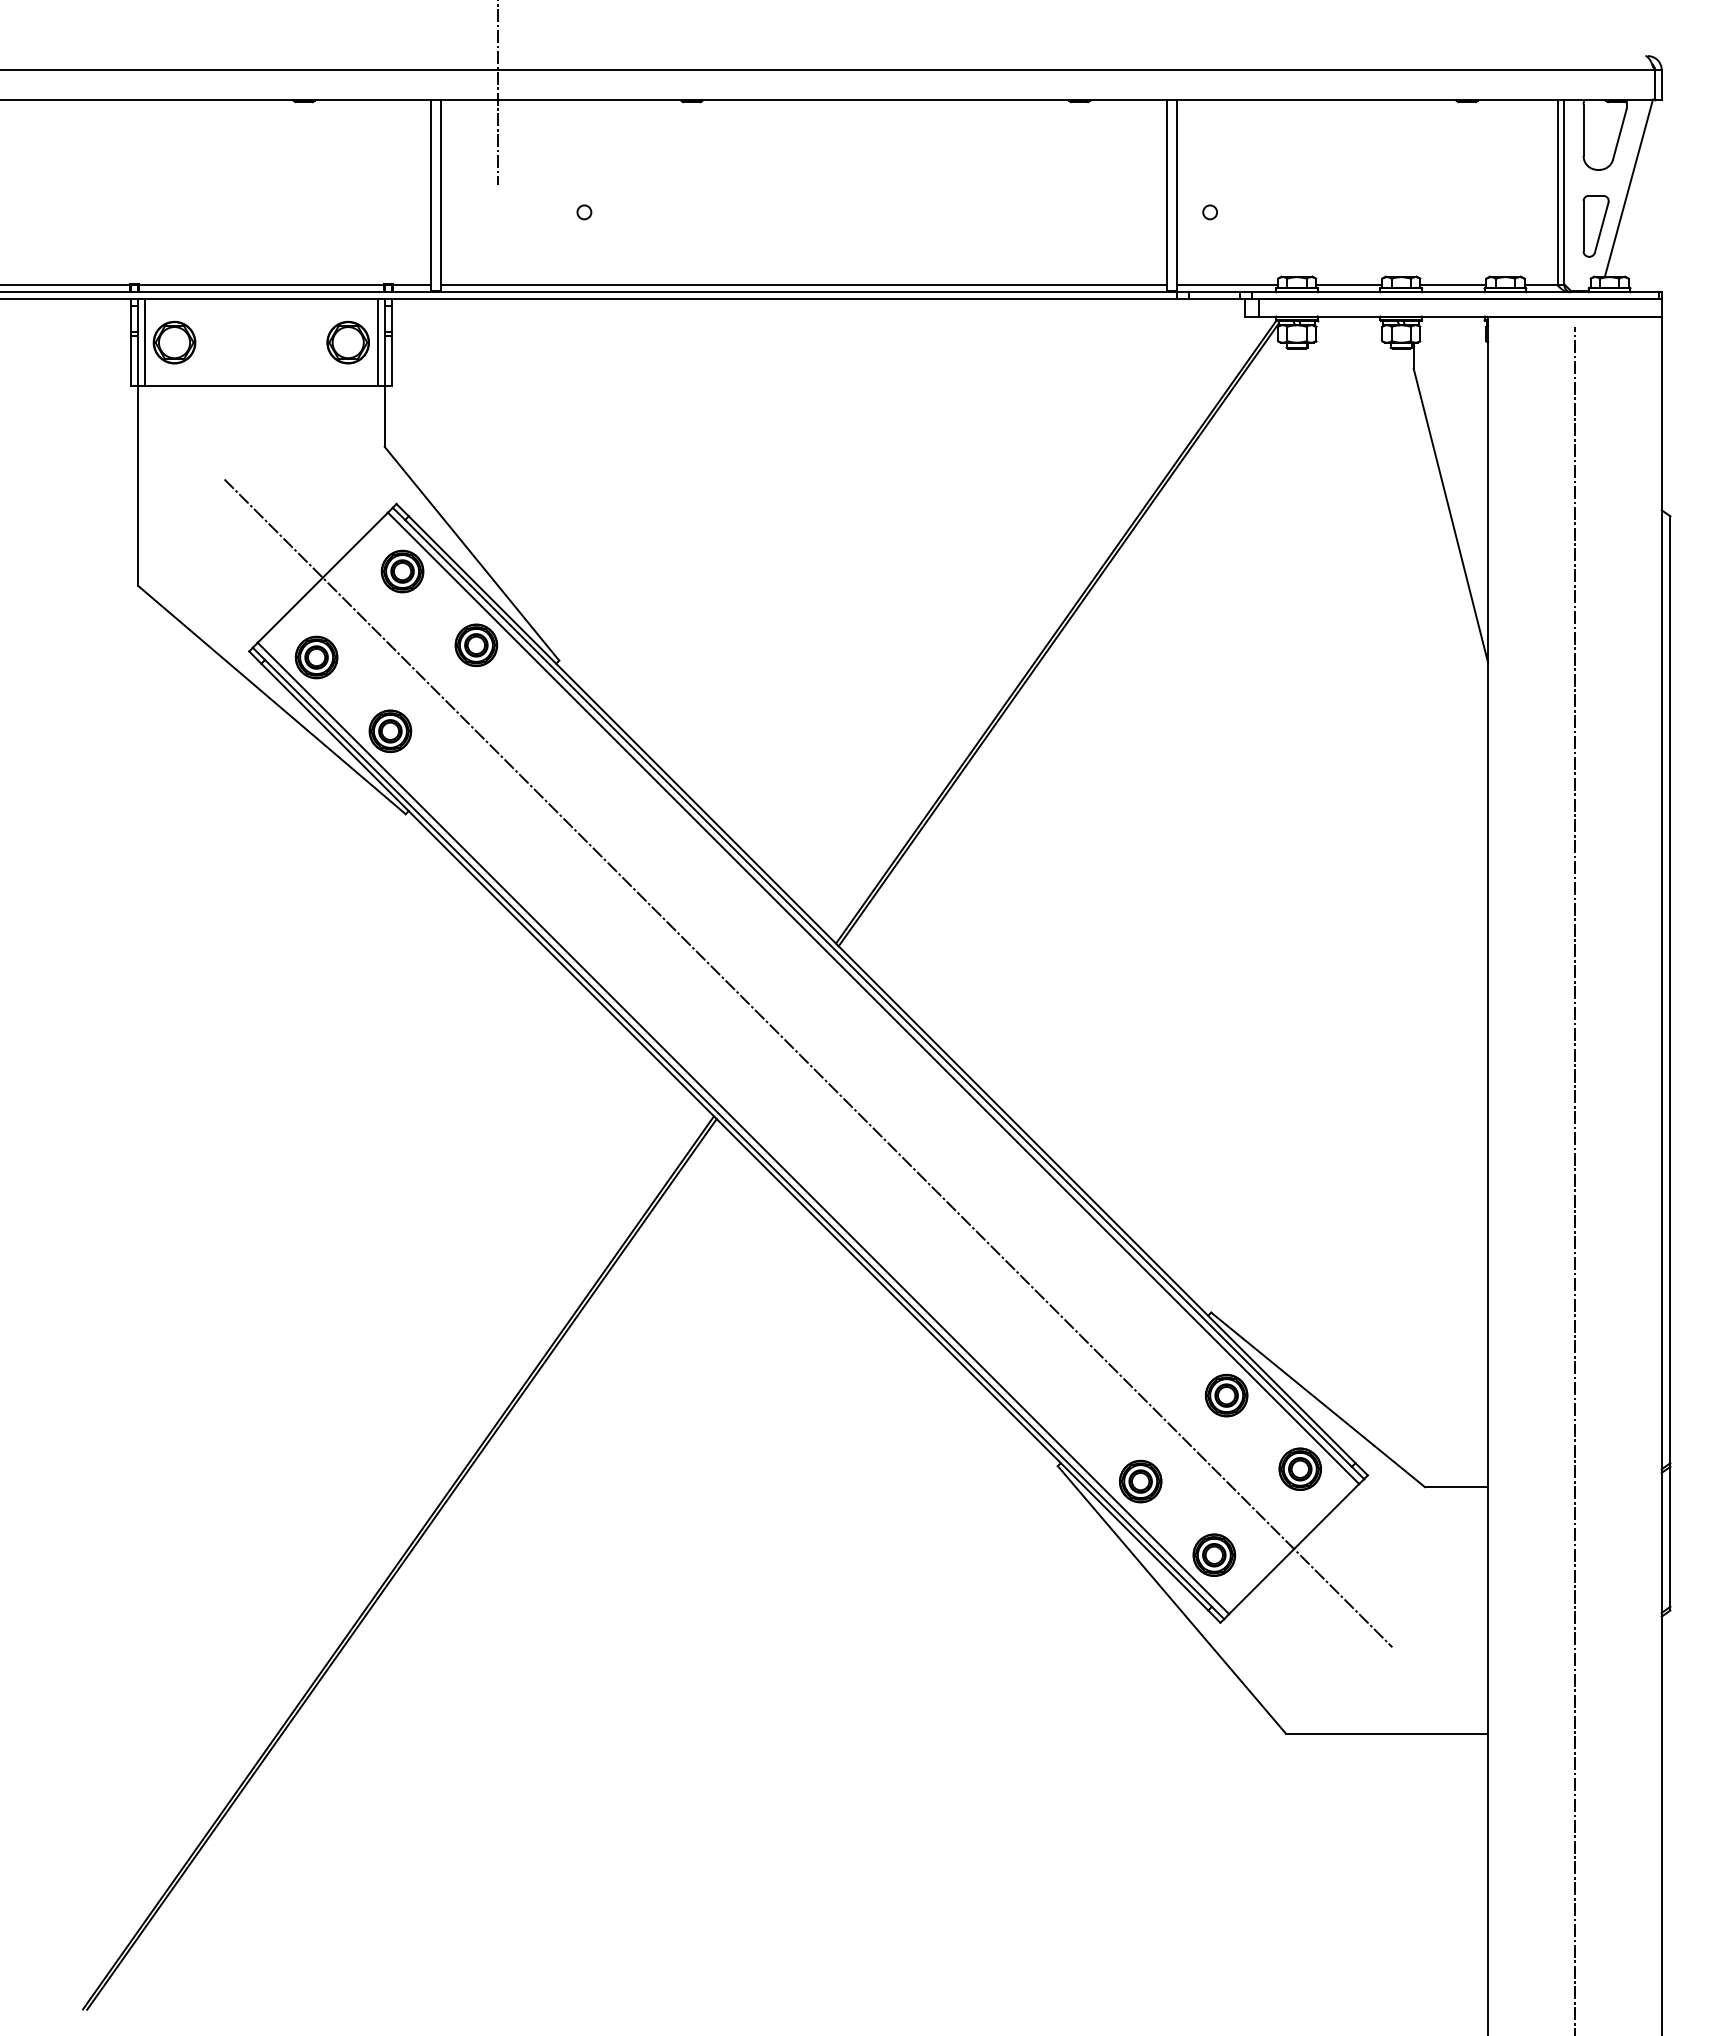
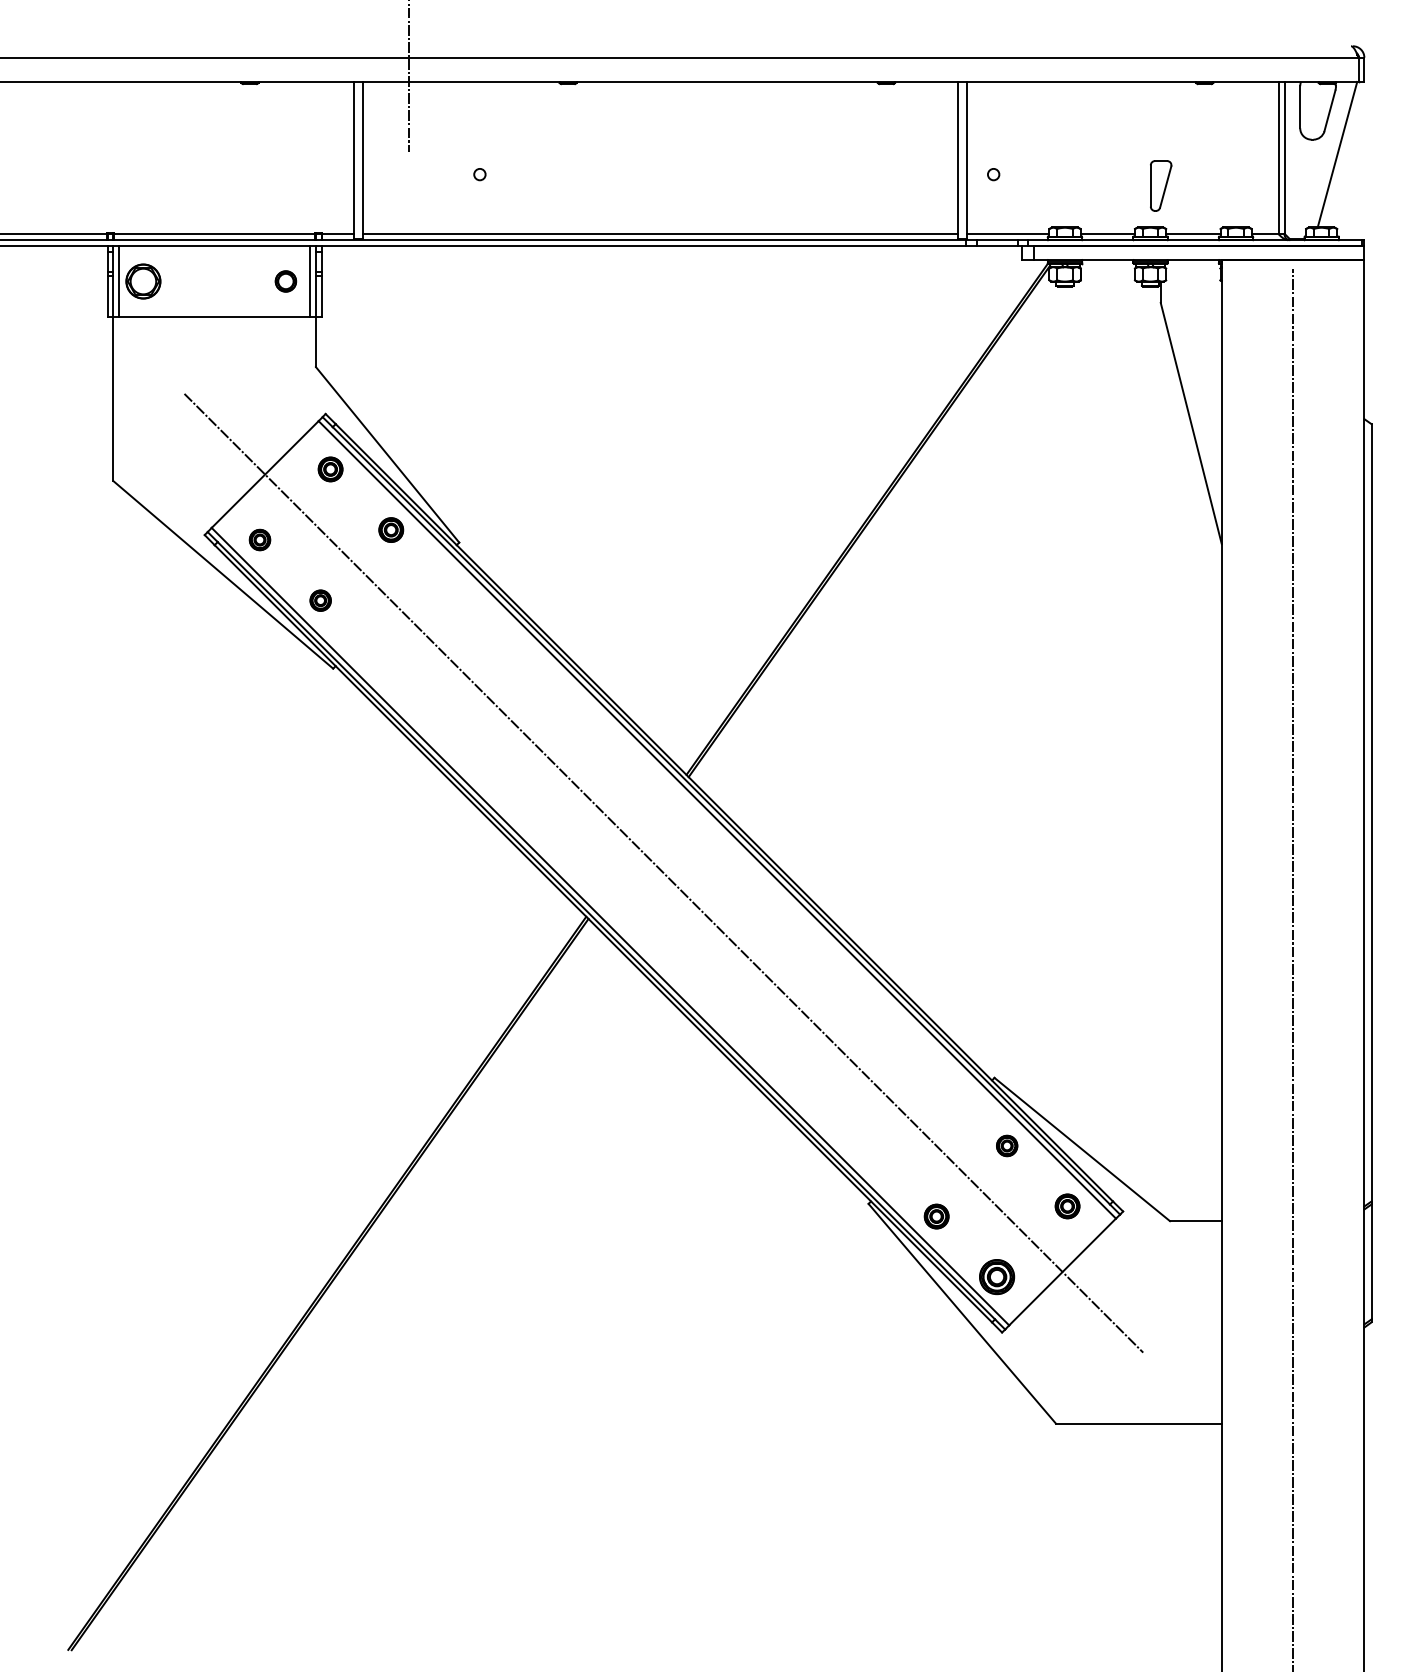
part: (1595, 226) -> (1160, 186), moved
part: (347, 342) -> (285, 281), size x0.6
part: (402, 571) -> (330, 469), size x0.7
part: (476, 645) -> (391, 530), size x0.7
part: (316, 657) -> (259, 540), size x0.6
part: (390, 731) -> (320, 600), size x0.6
part: (1226, 1395) -> (1007, 1145), size x0.6
part: (1299, 1468) -> (1067, 1205), size x0.7
part: (1140, 1481) -> (936, 1216), size x0.7

